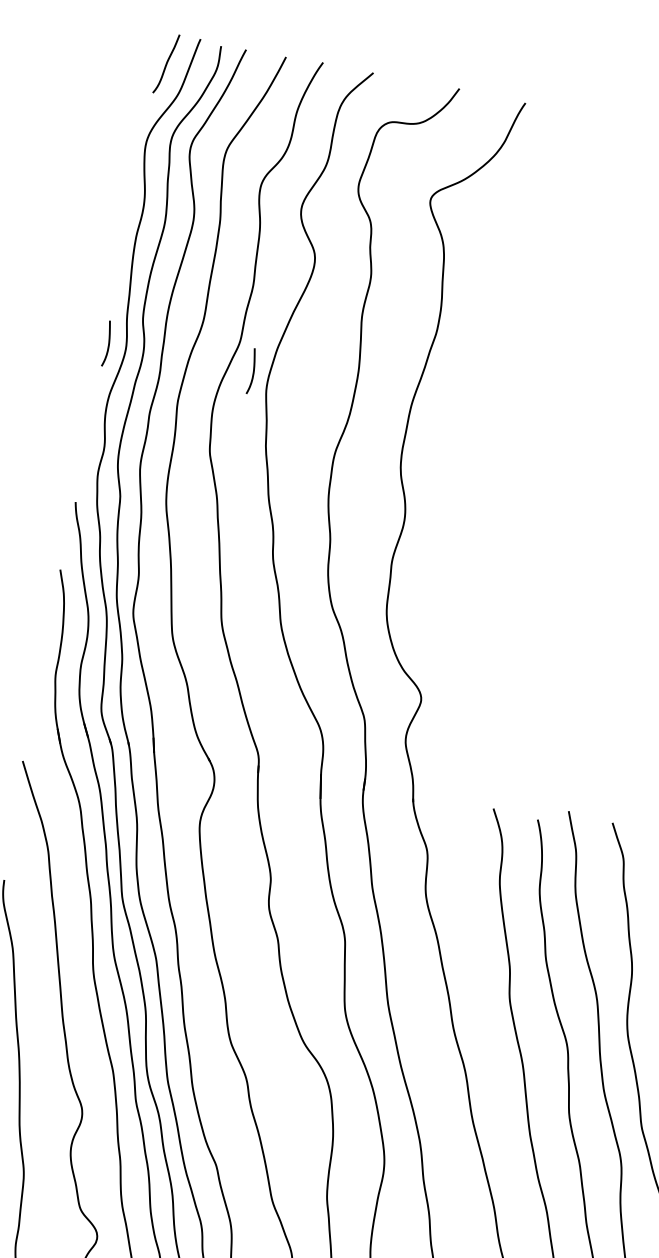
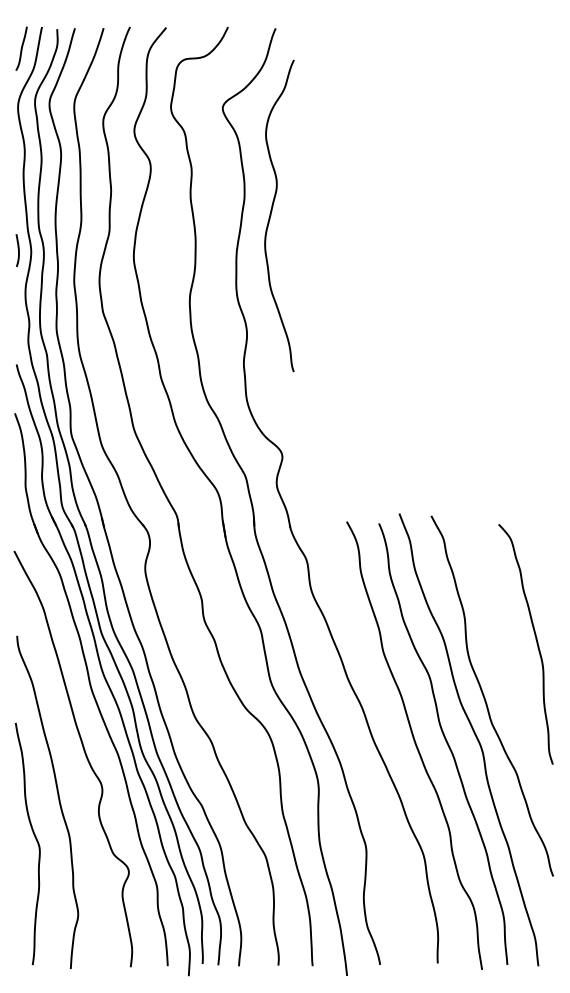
curve: (469, 362) -> (271, 215), added
curve: (253, 371) -> (122, 250), removed

